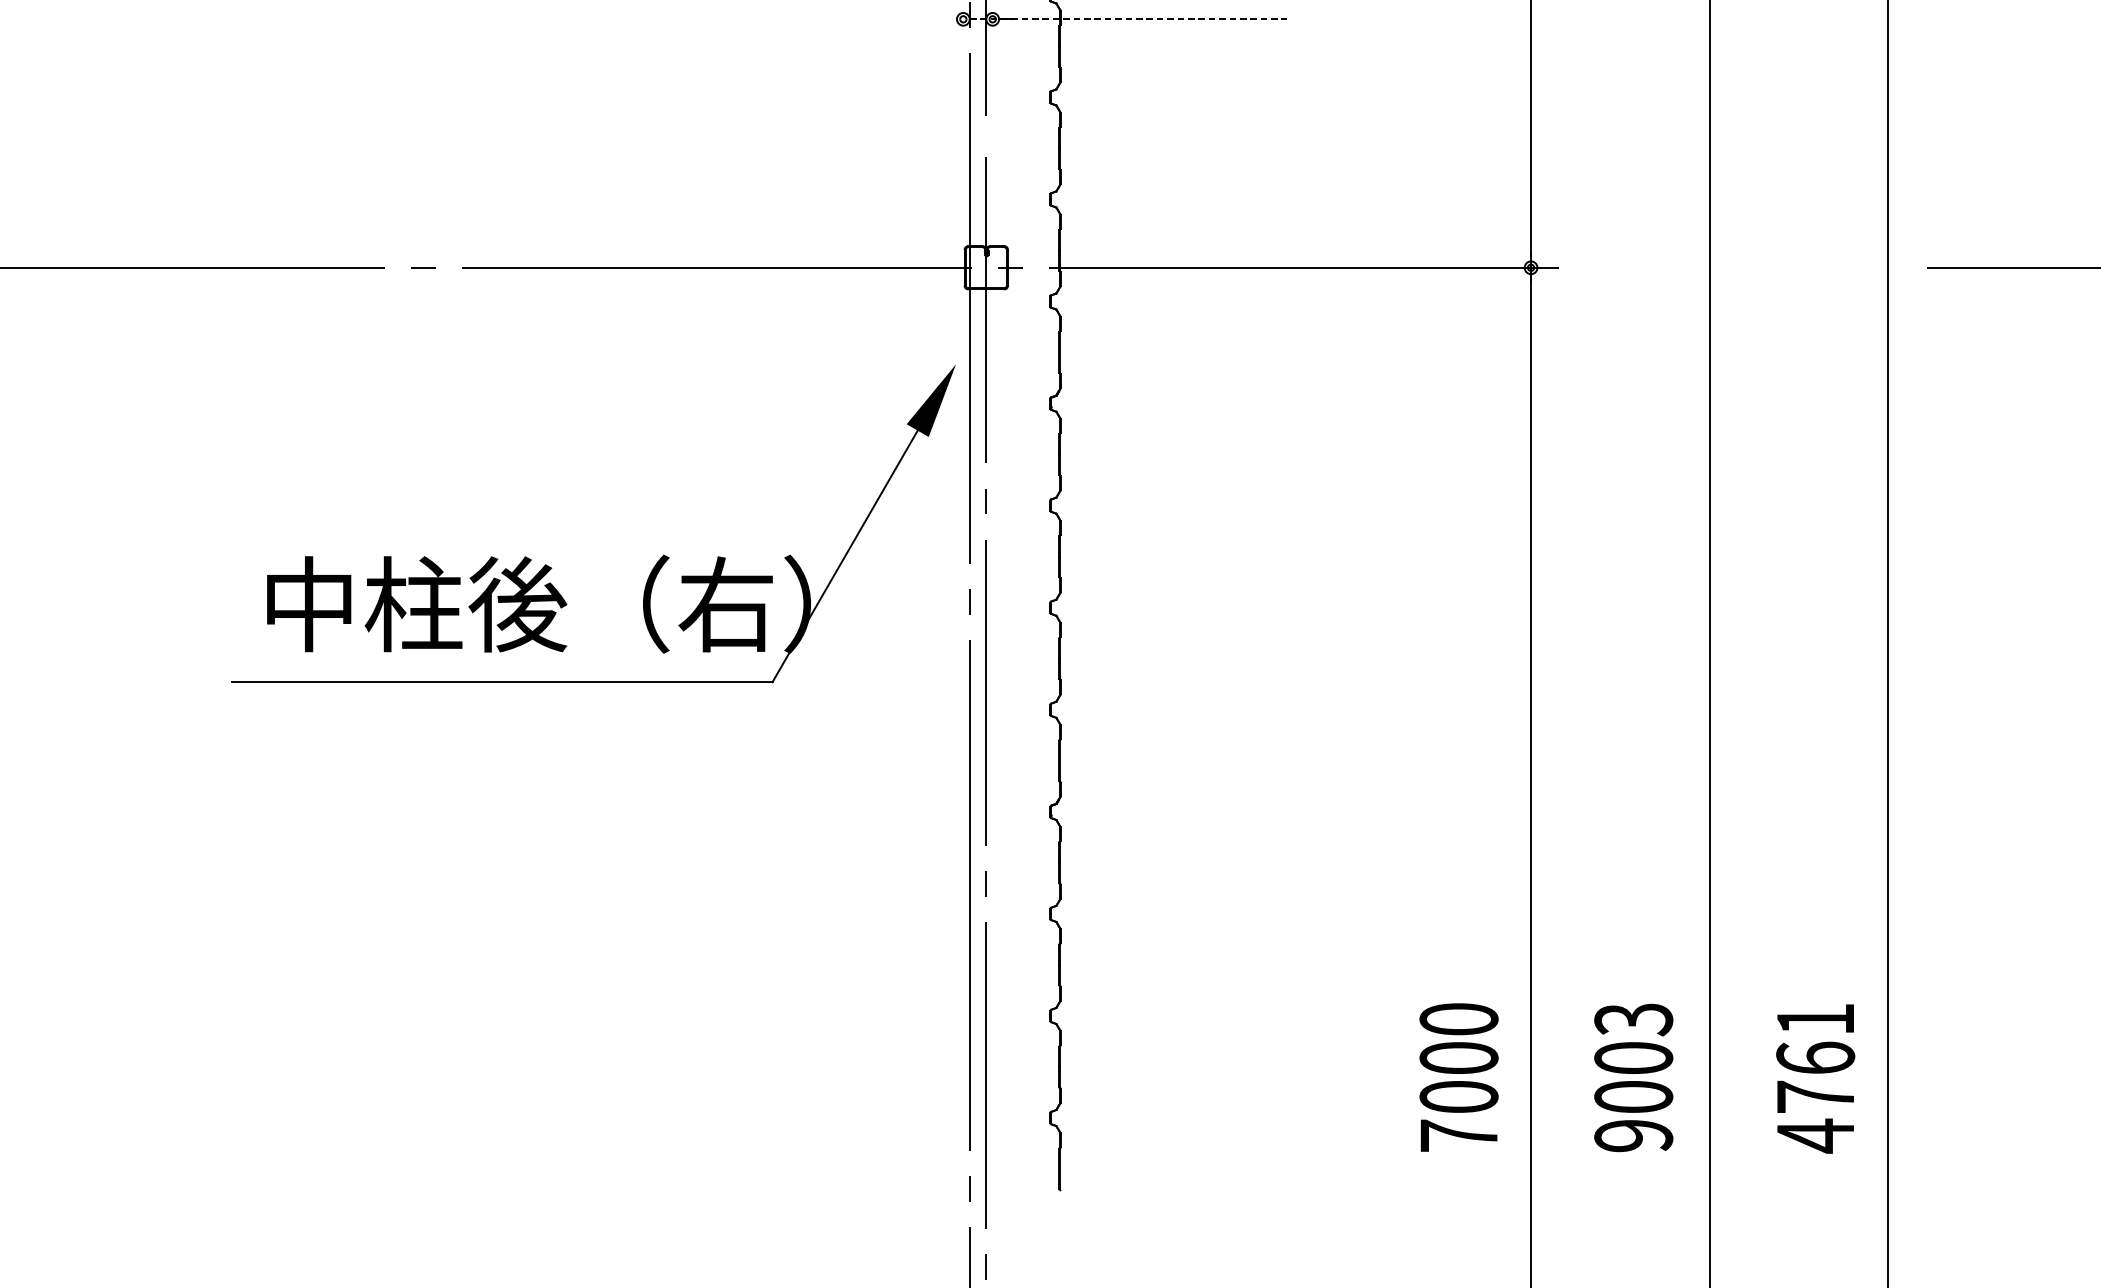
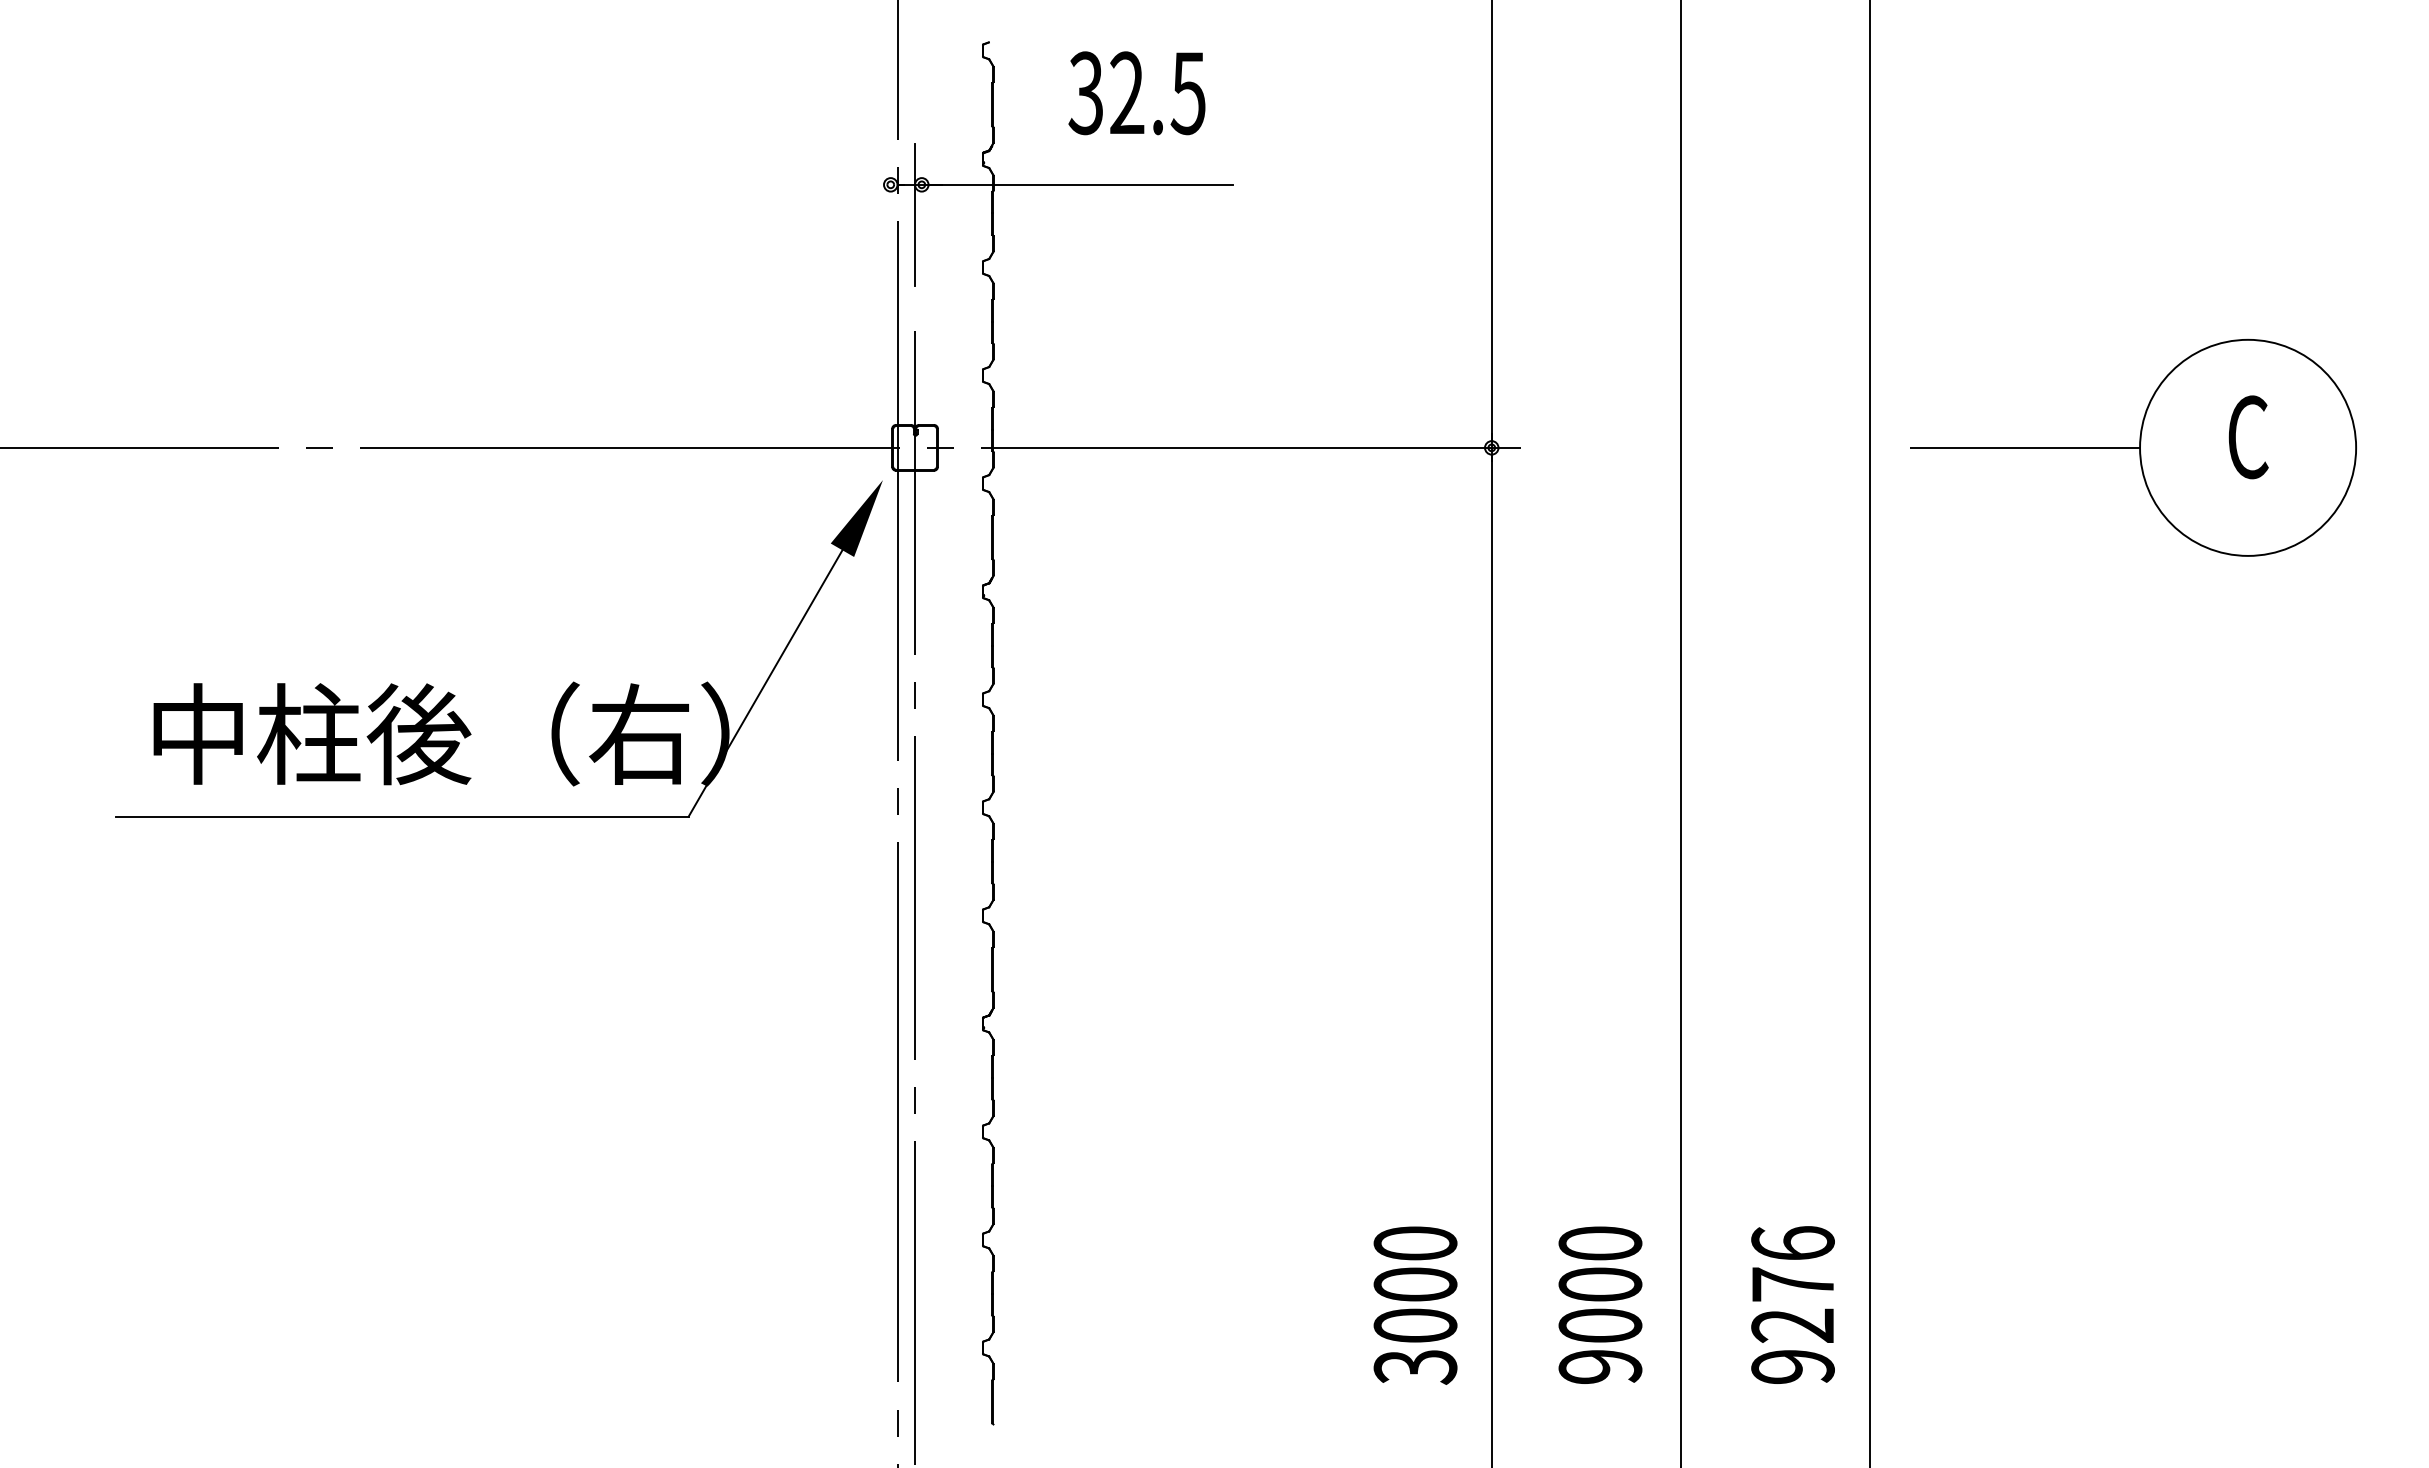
line: (1128, 19) -> (1065, 184), dashed -> solid
part: (552, 567) -> (455, 695), moved
text: (1633, 1019) -> (1600, 1243), 9003 -> 9000
text: (1815, 1077) -> (1792, 1305), 4761 -> 9276
text: (1459, 1135) -> (1415, 1366), 7000 -> 3000

